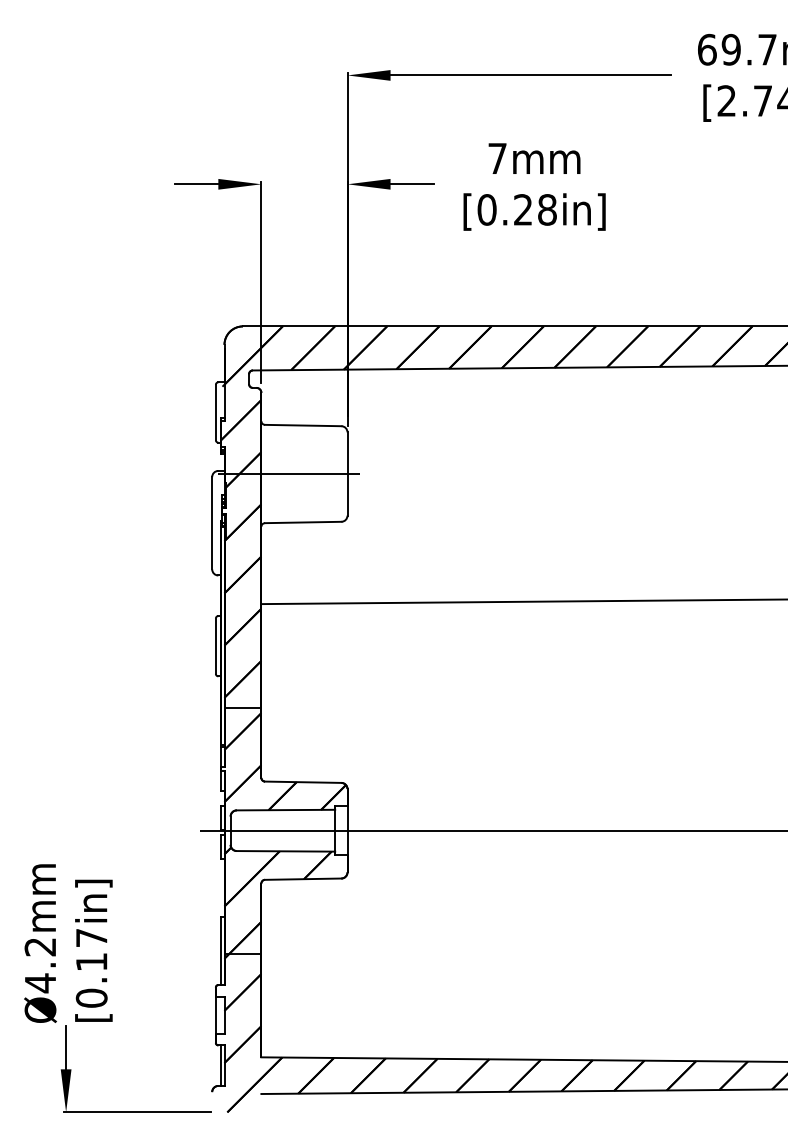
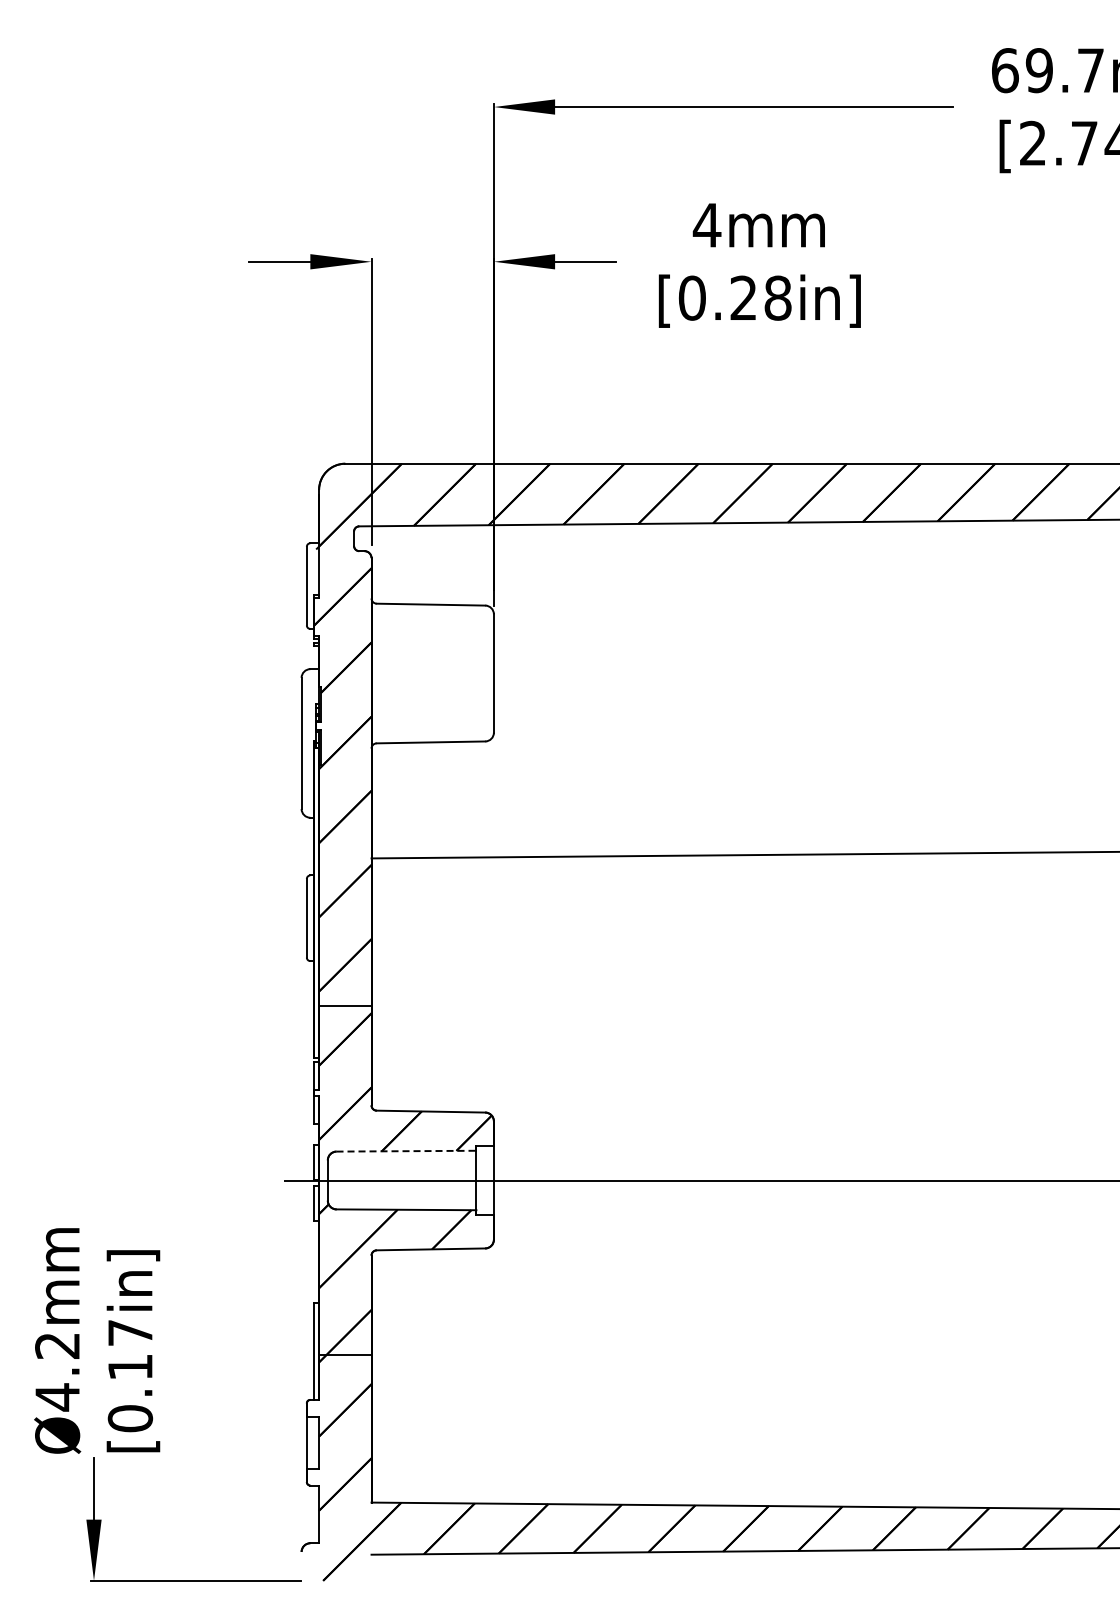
text: (497, 158) -> (706, 225), 7mm -> 4mm
line: (288, 473) -> (410, 673), removed
line: (285, 810) -> (406, 1151), solid -> dashed
line: (220, 1065) -> (313, 1514), removed

